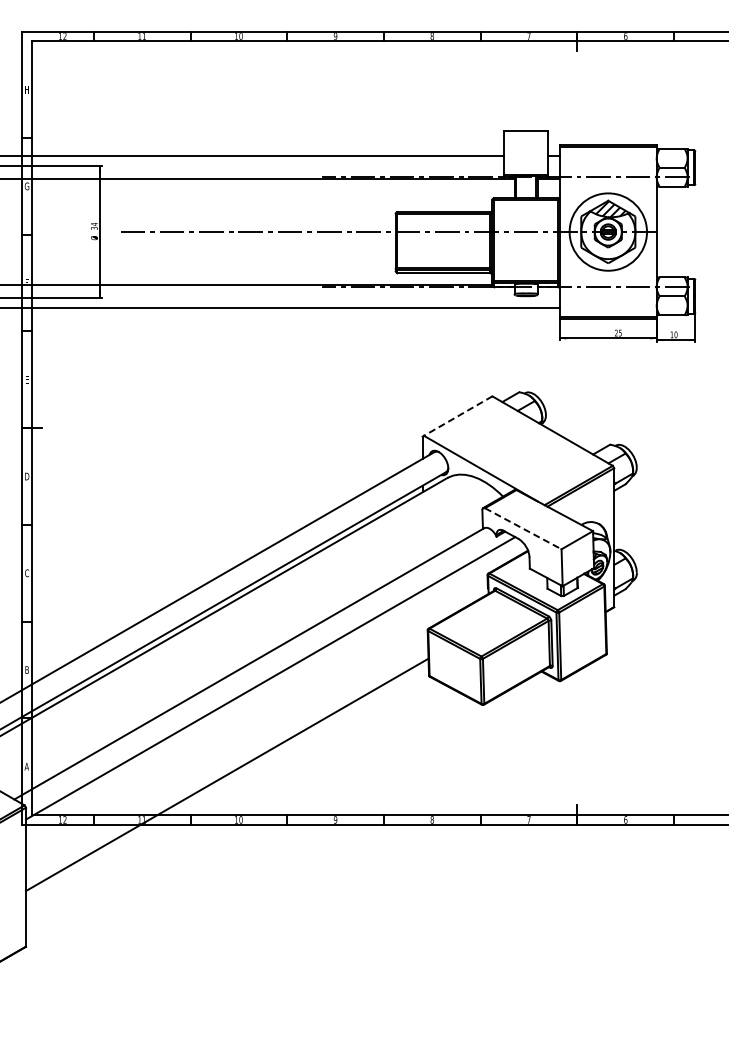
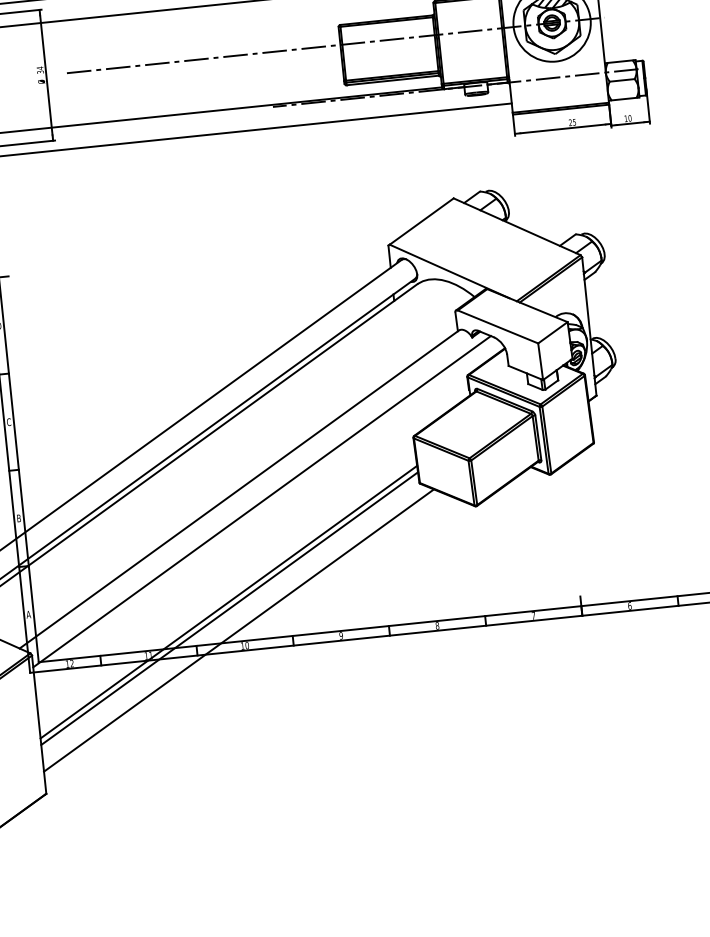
line: (457, 416) -> (421, 222), dashed -> solid
line: (523, 529) -> (498, 327), dashed -> solid
line: (226, 781) -> (228, 608), added
line: (233, 803) -> (238, 630), added

